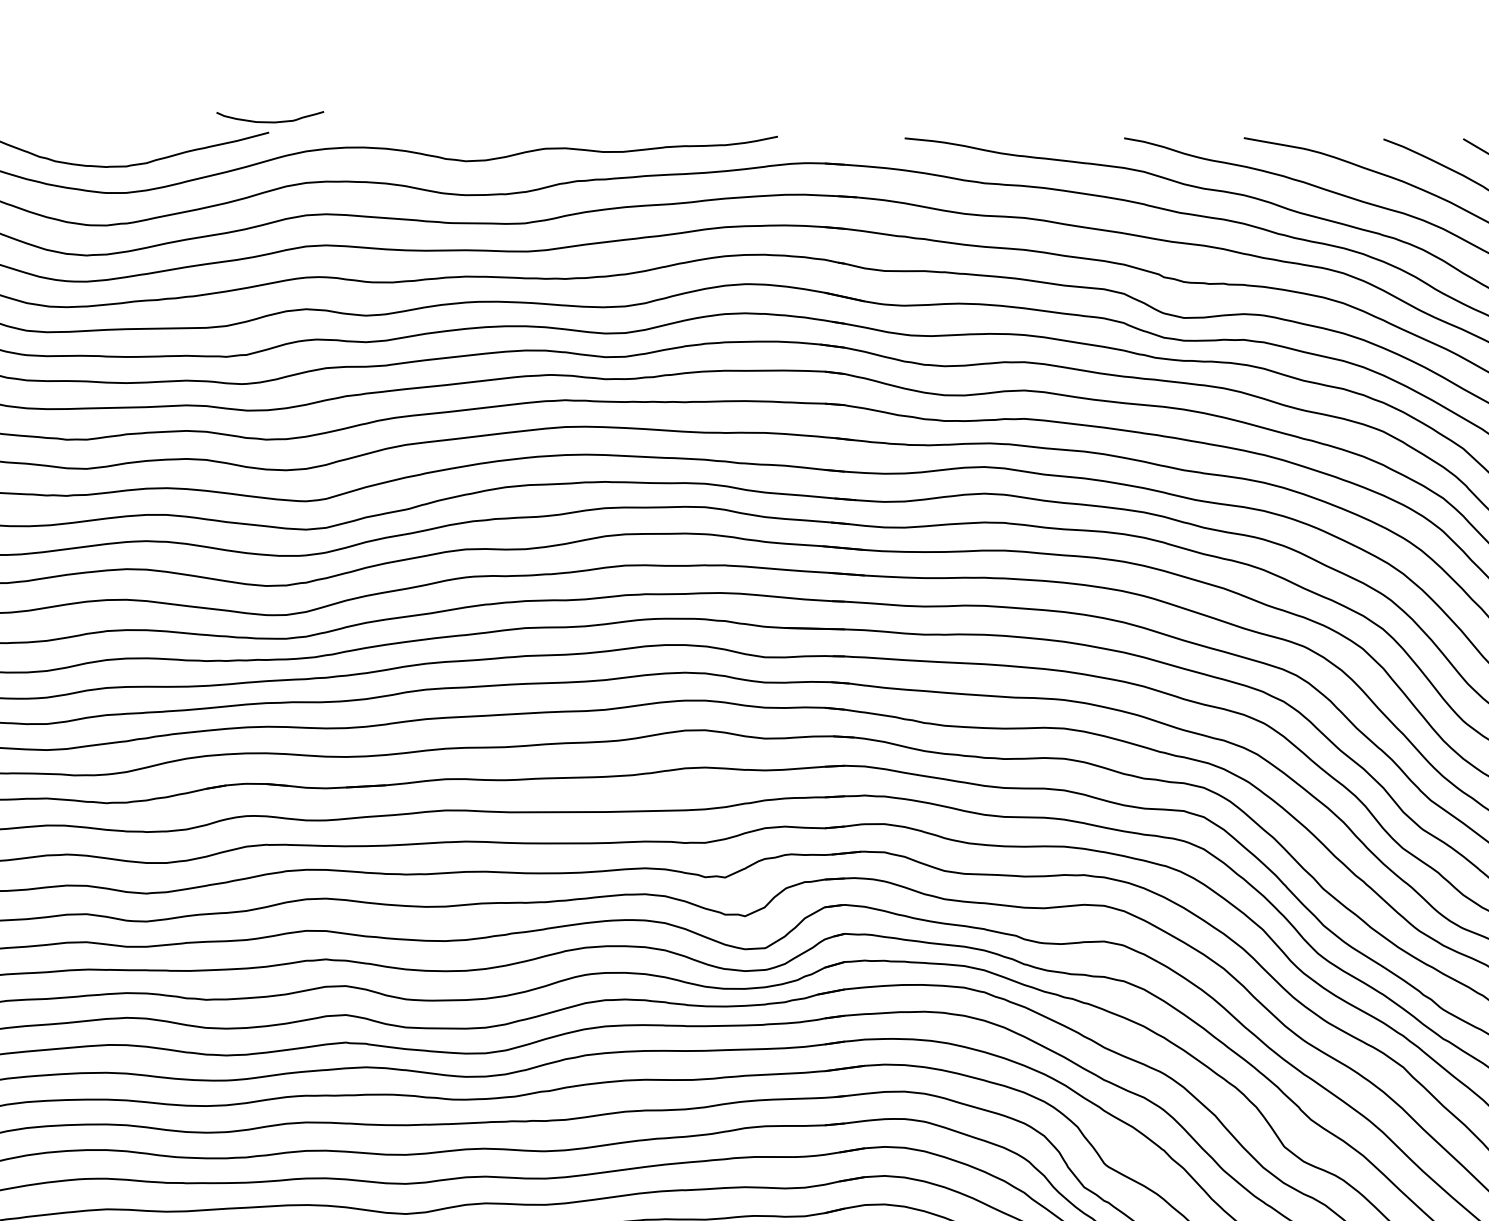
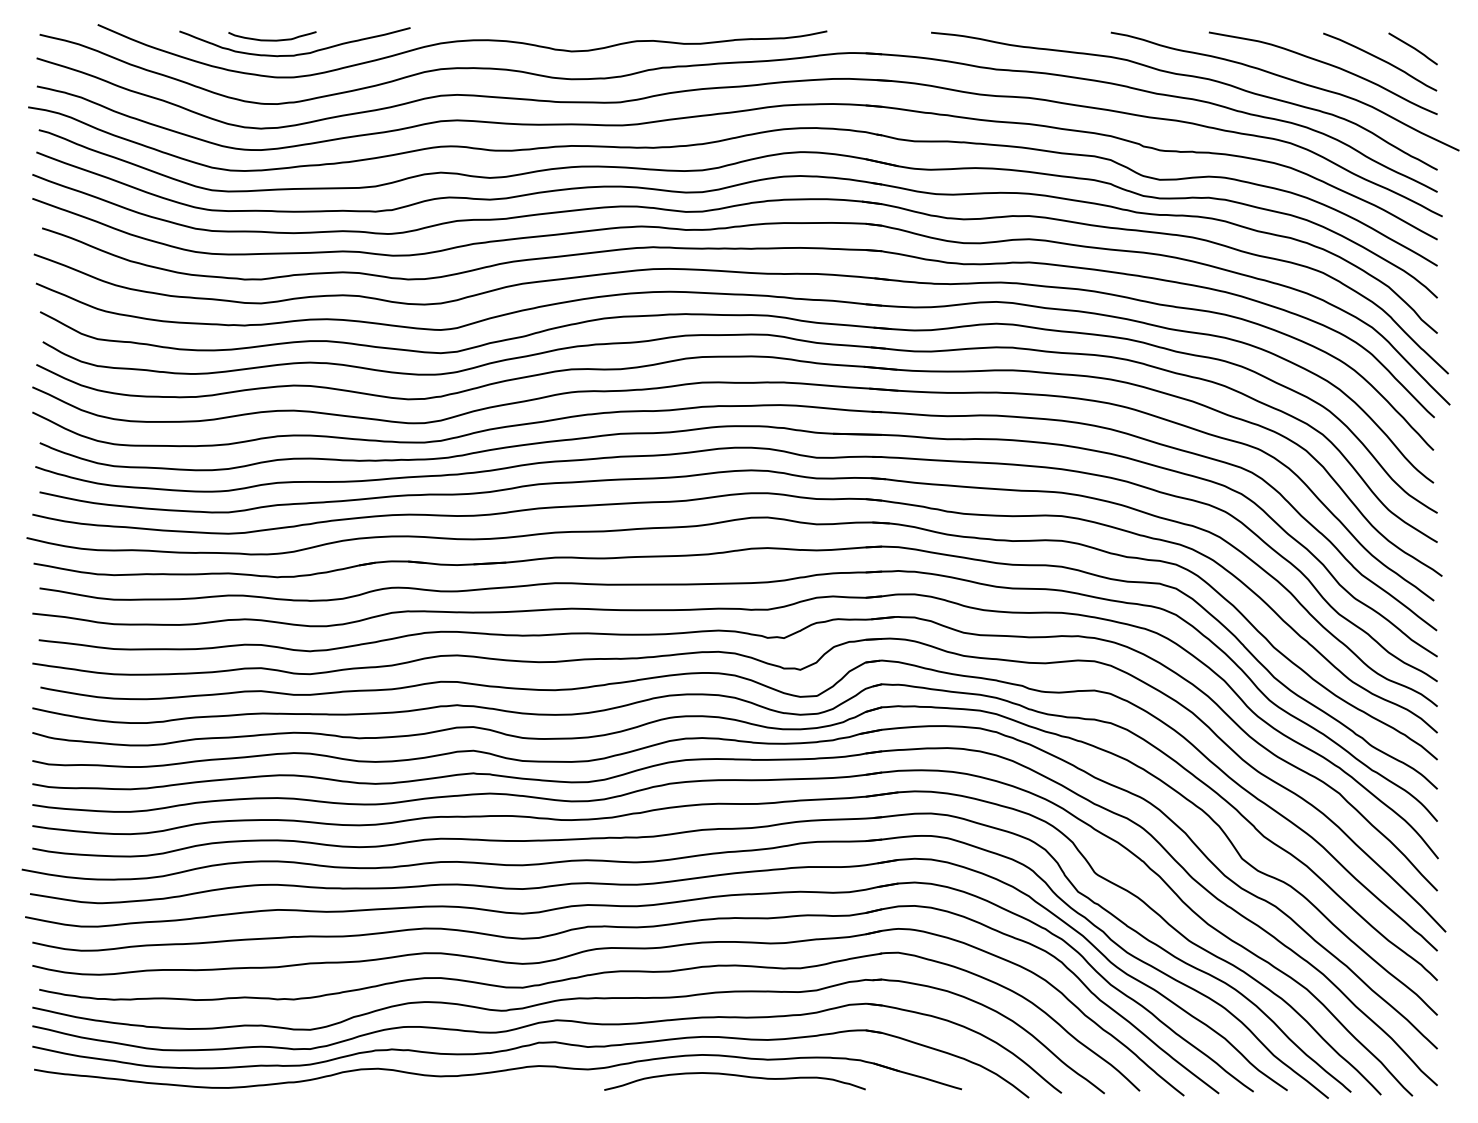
curve: (270, 121) -> (272, 39), moved

